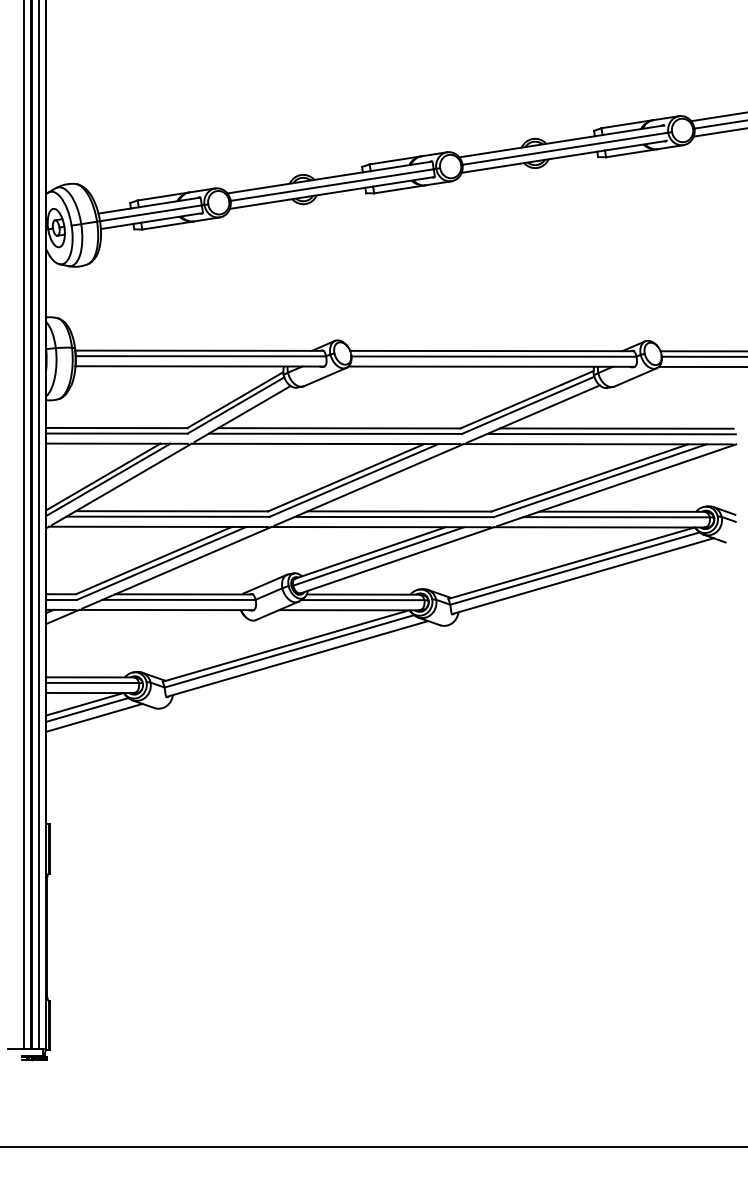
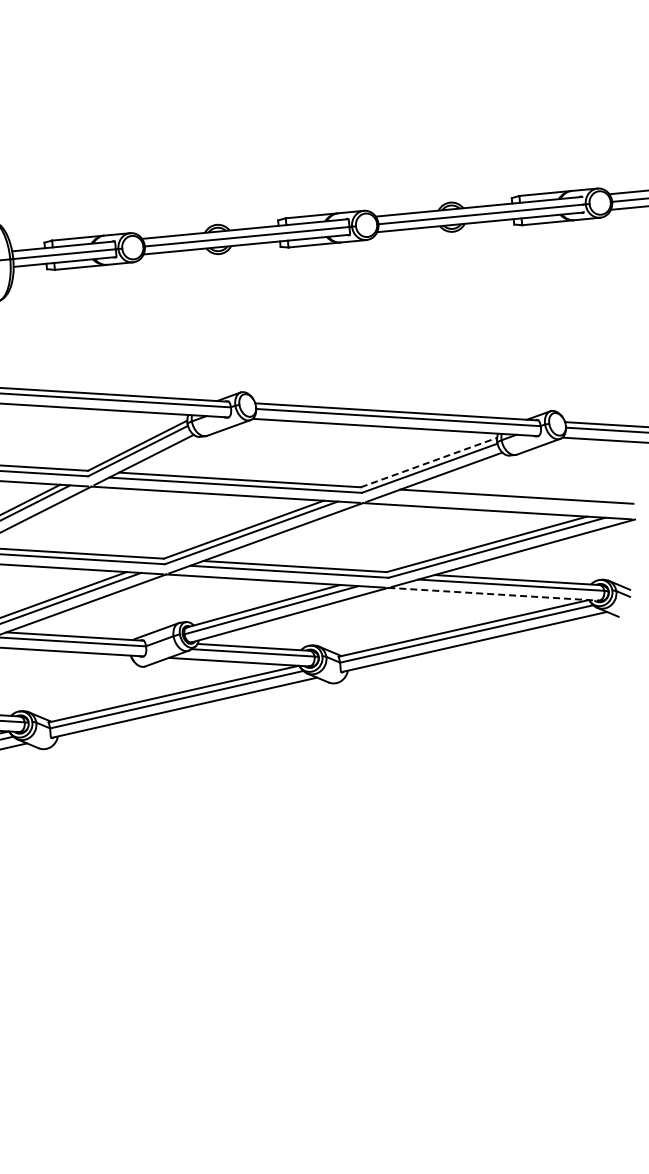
line: (527, 399) -> (429, 462), solid -> dashed
line: (611, 434) -> (511, 502), removed
line: (599, 527) -> (493, 594), solid -> dashed

